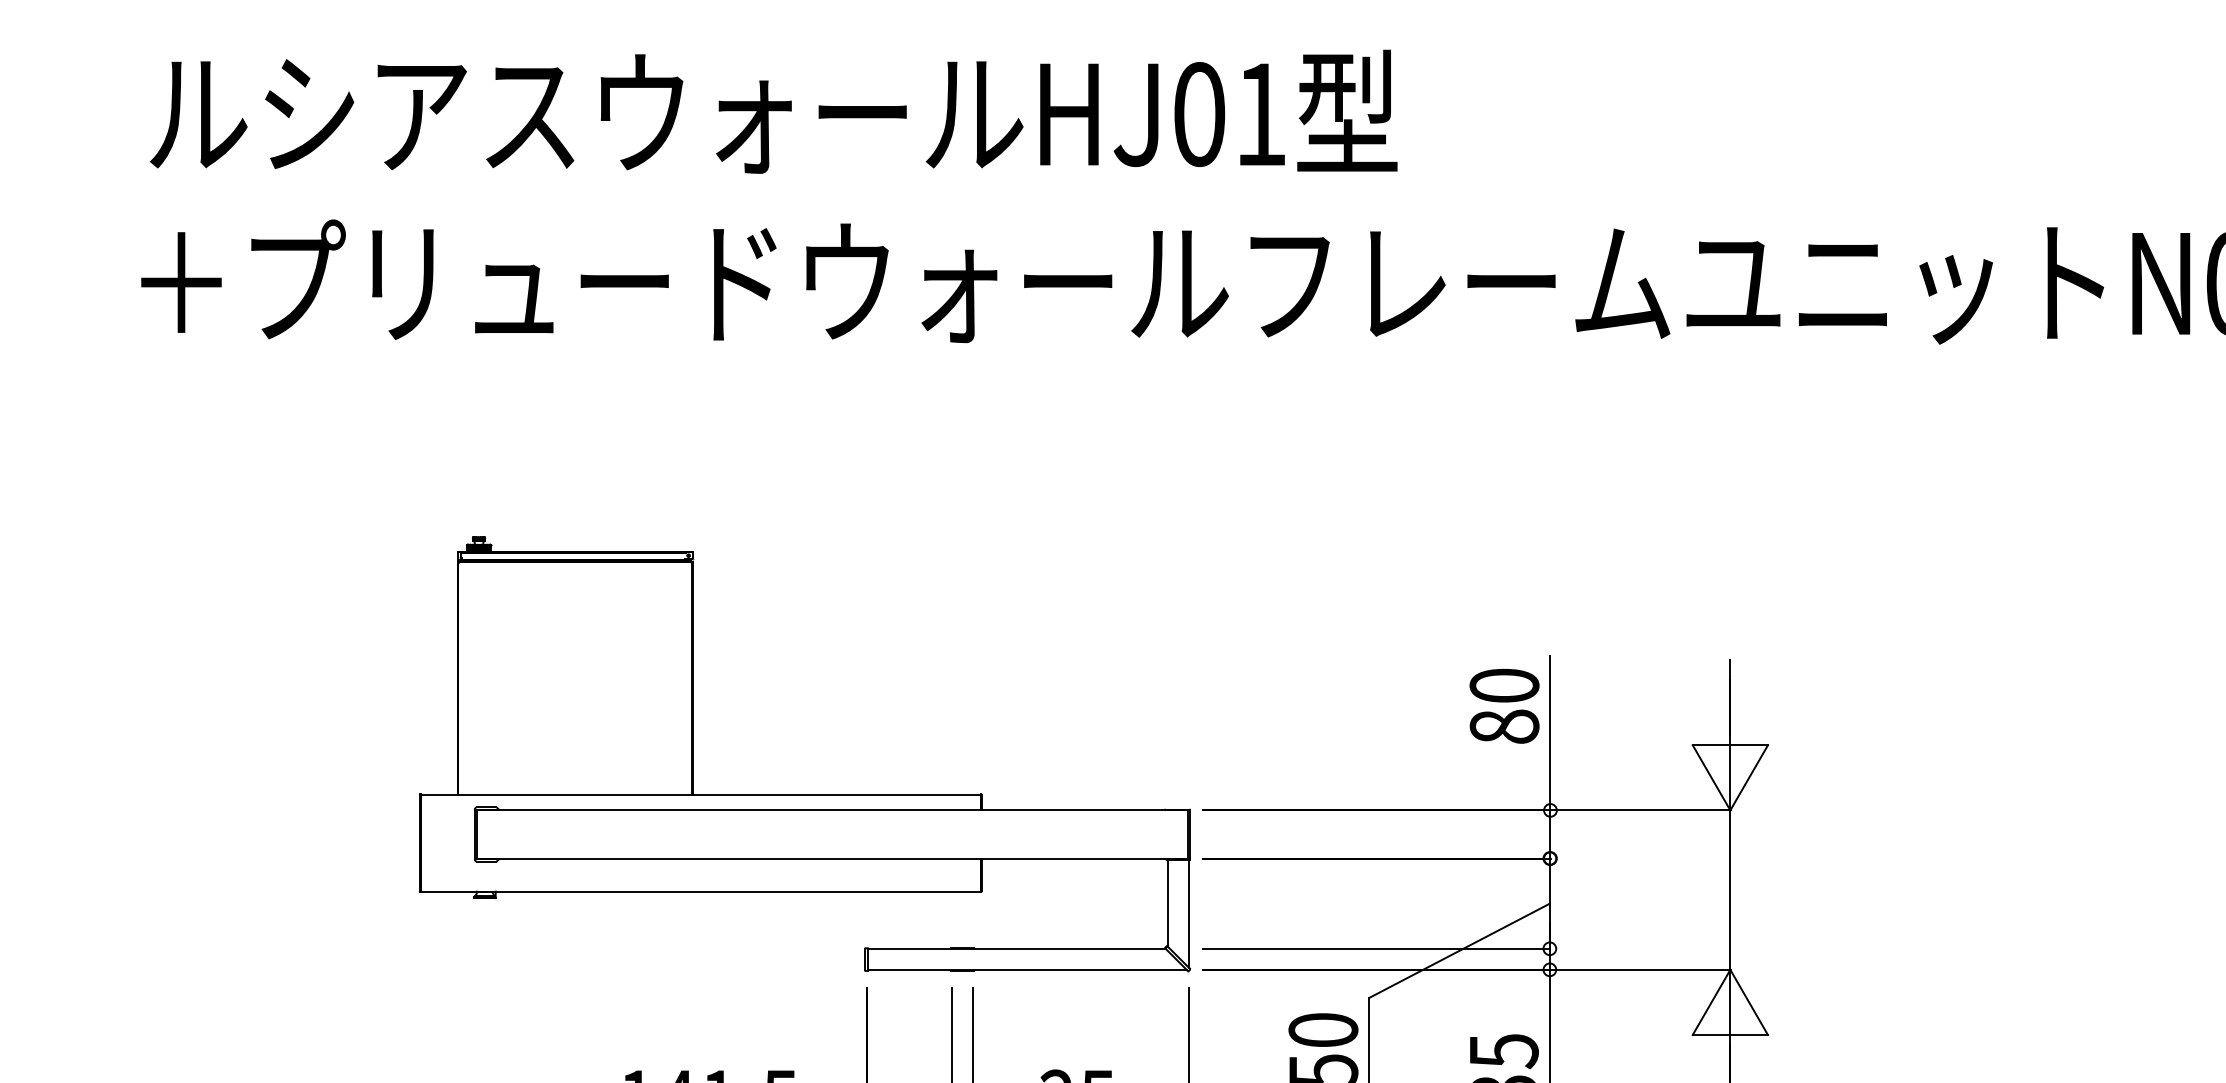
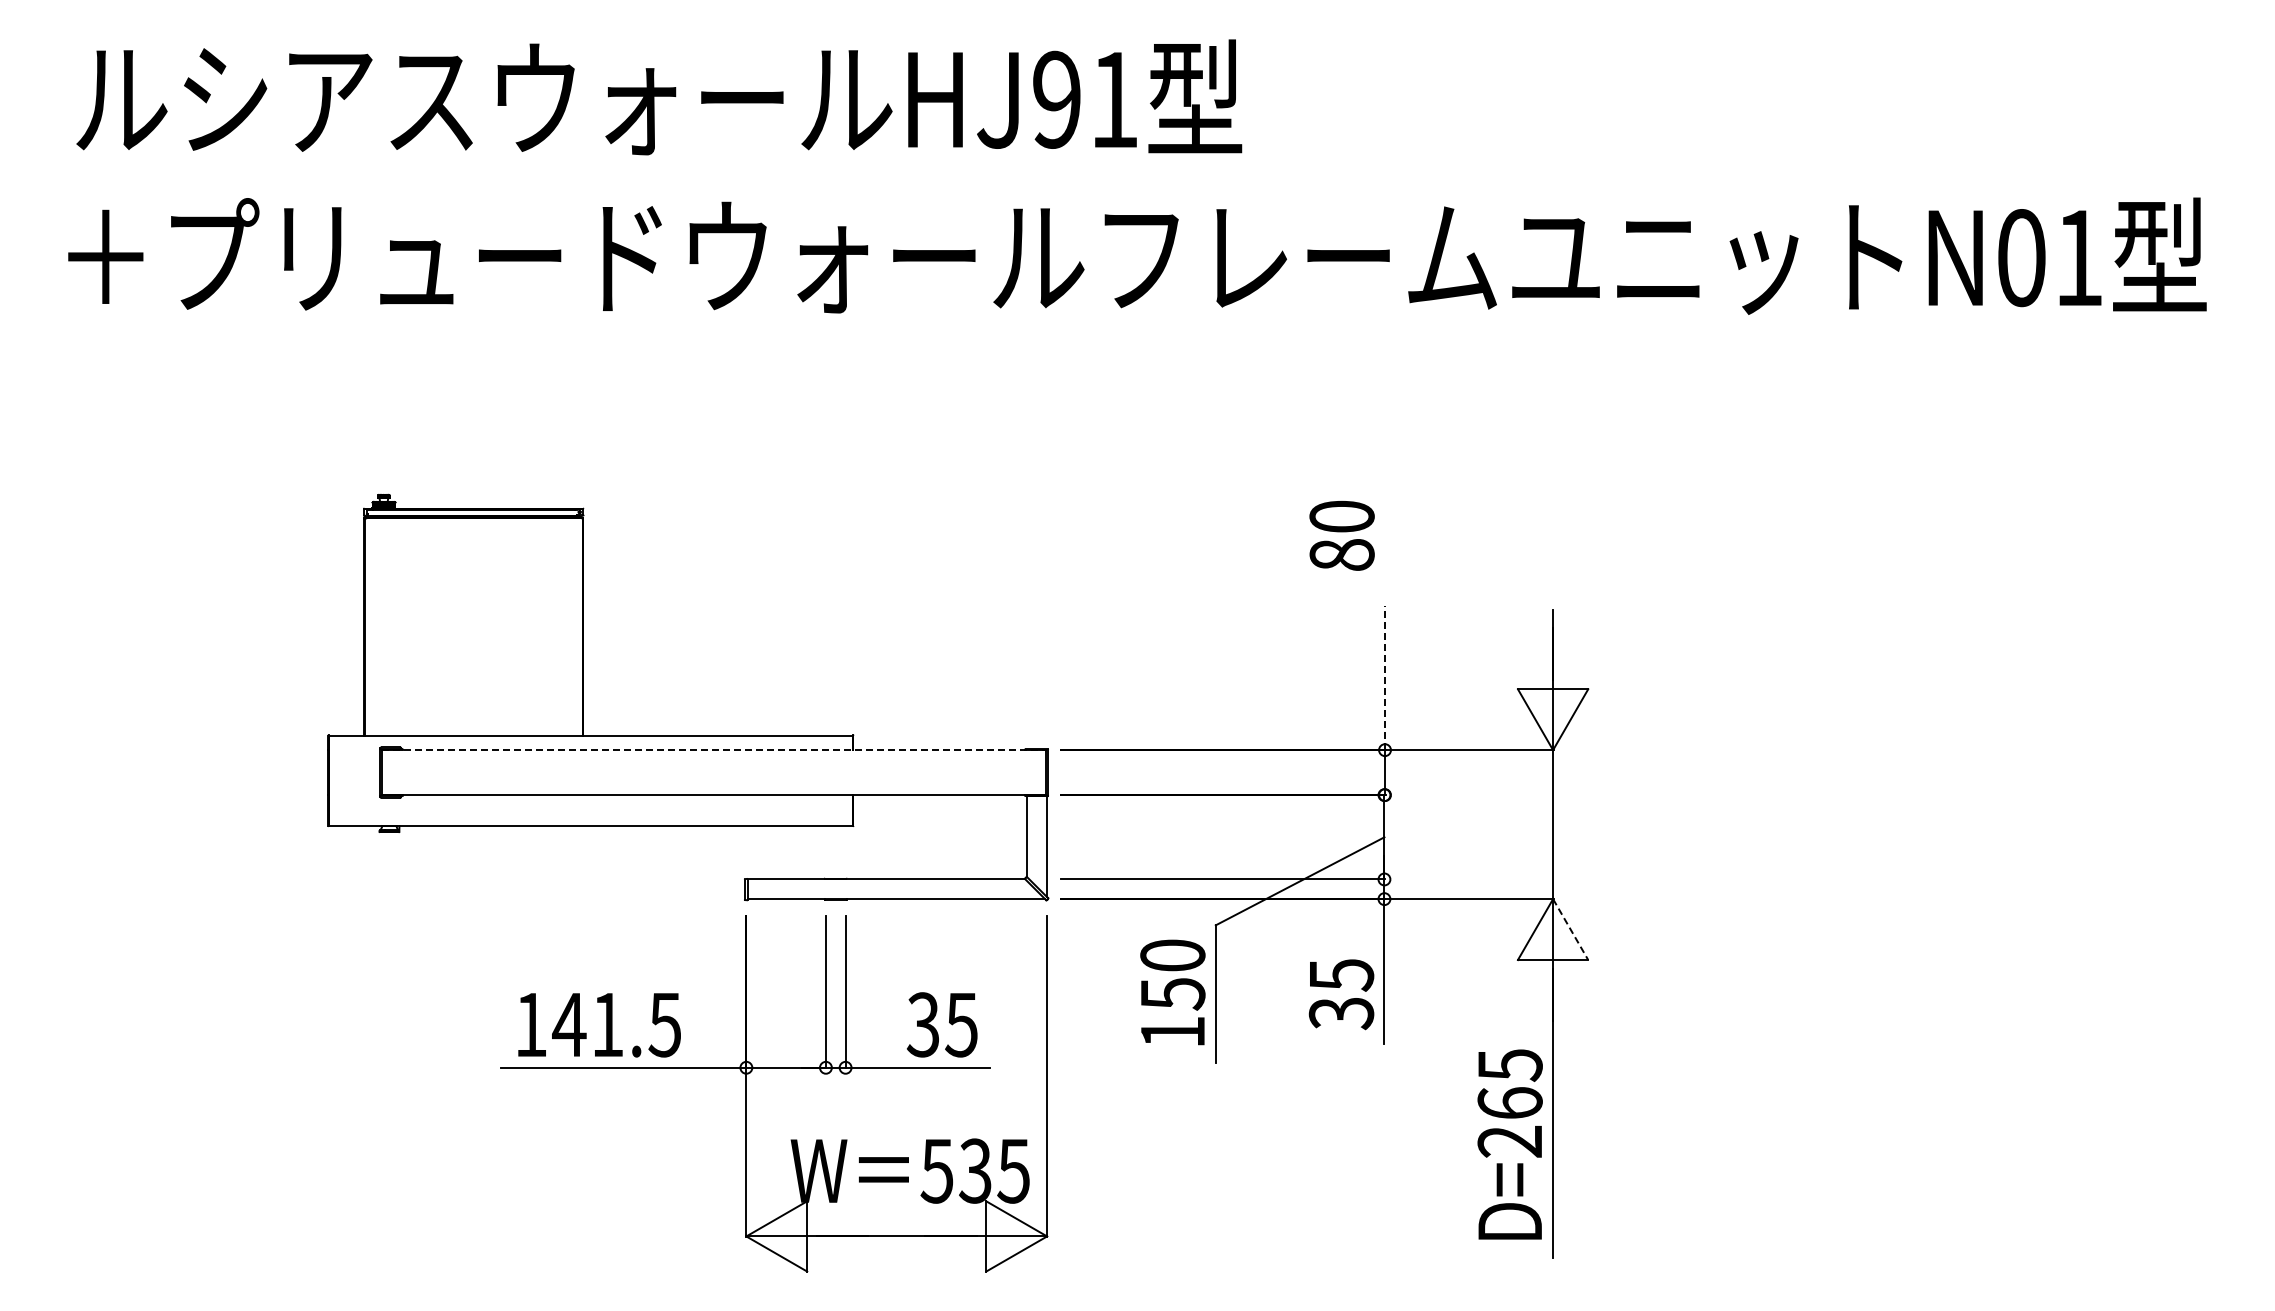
text: (1198, 114) -> (1056, 99), HJ01 -> HJ91
text: (1503, 705) -> (1341, 535), moved
line: (1550, 732) -> (1385, 677), solid -> dashed
line: (832, 810) -> (714, 750), solid -> dashed
line: (1748, 1003) -> (1570, 930), solid -> dashed

